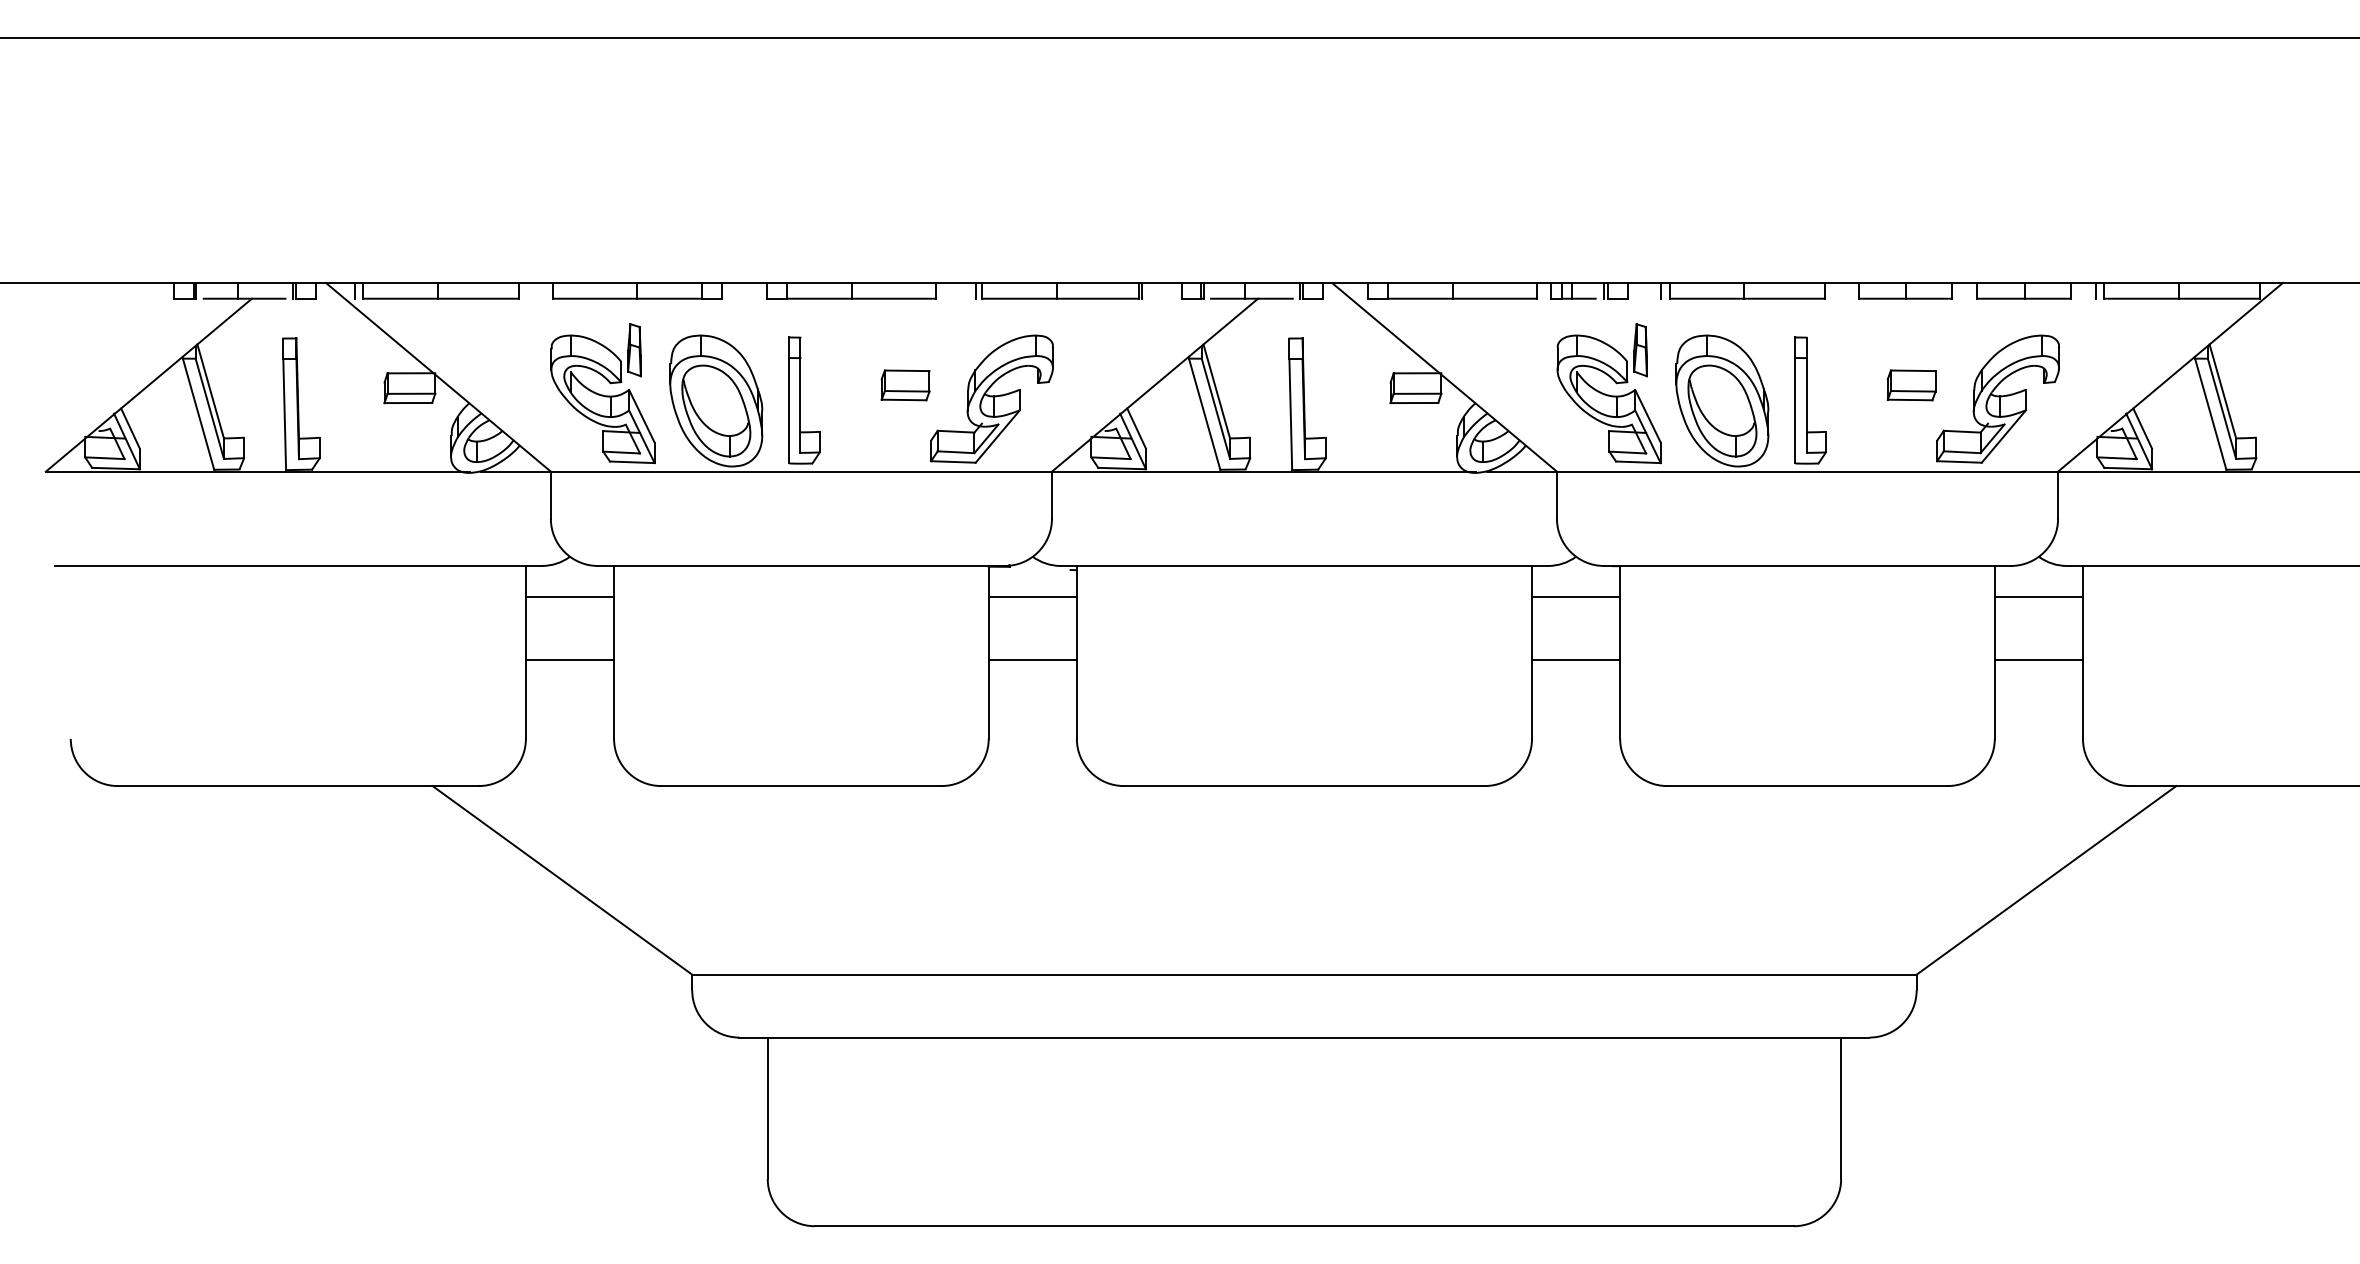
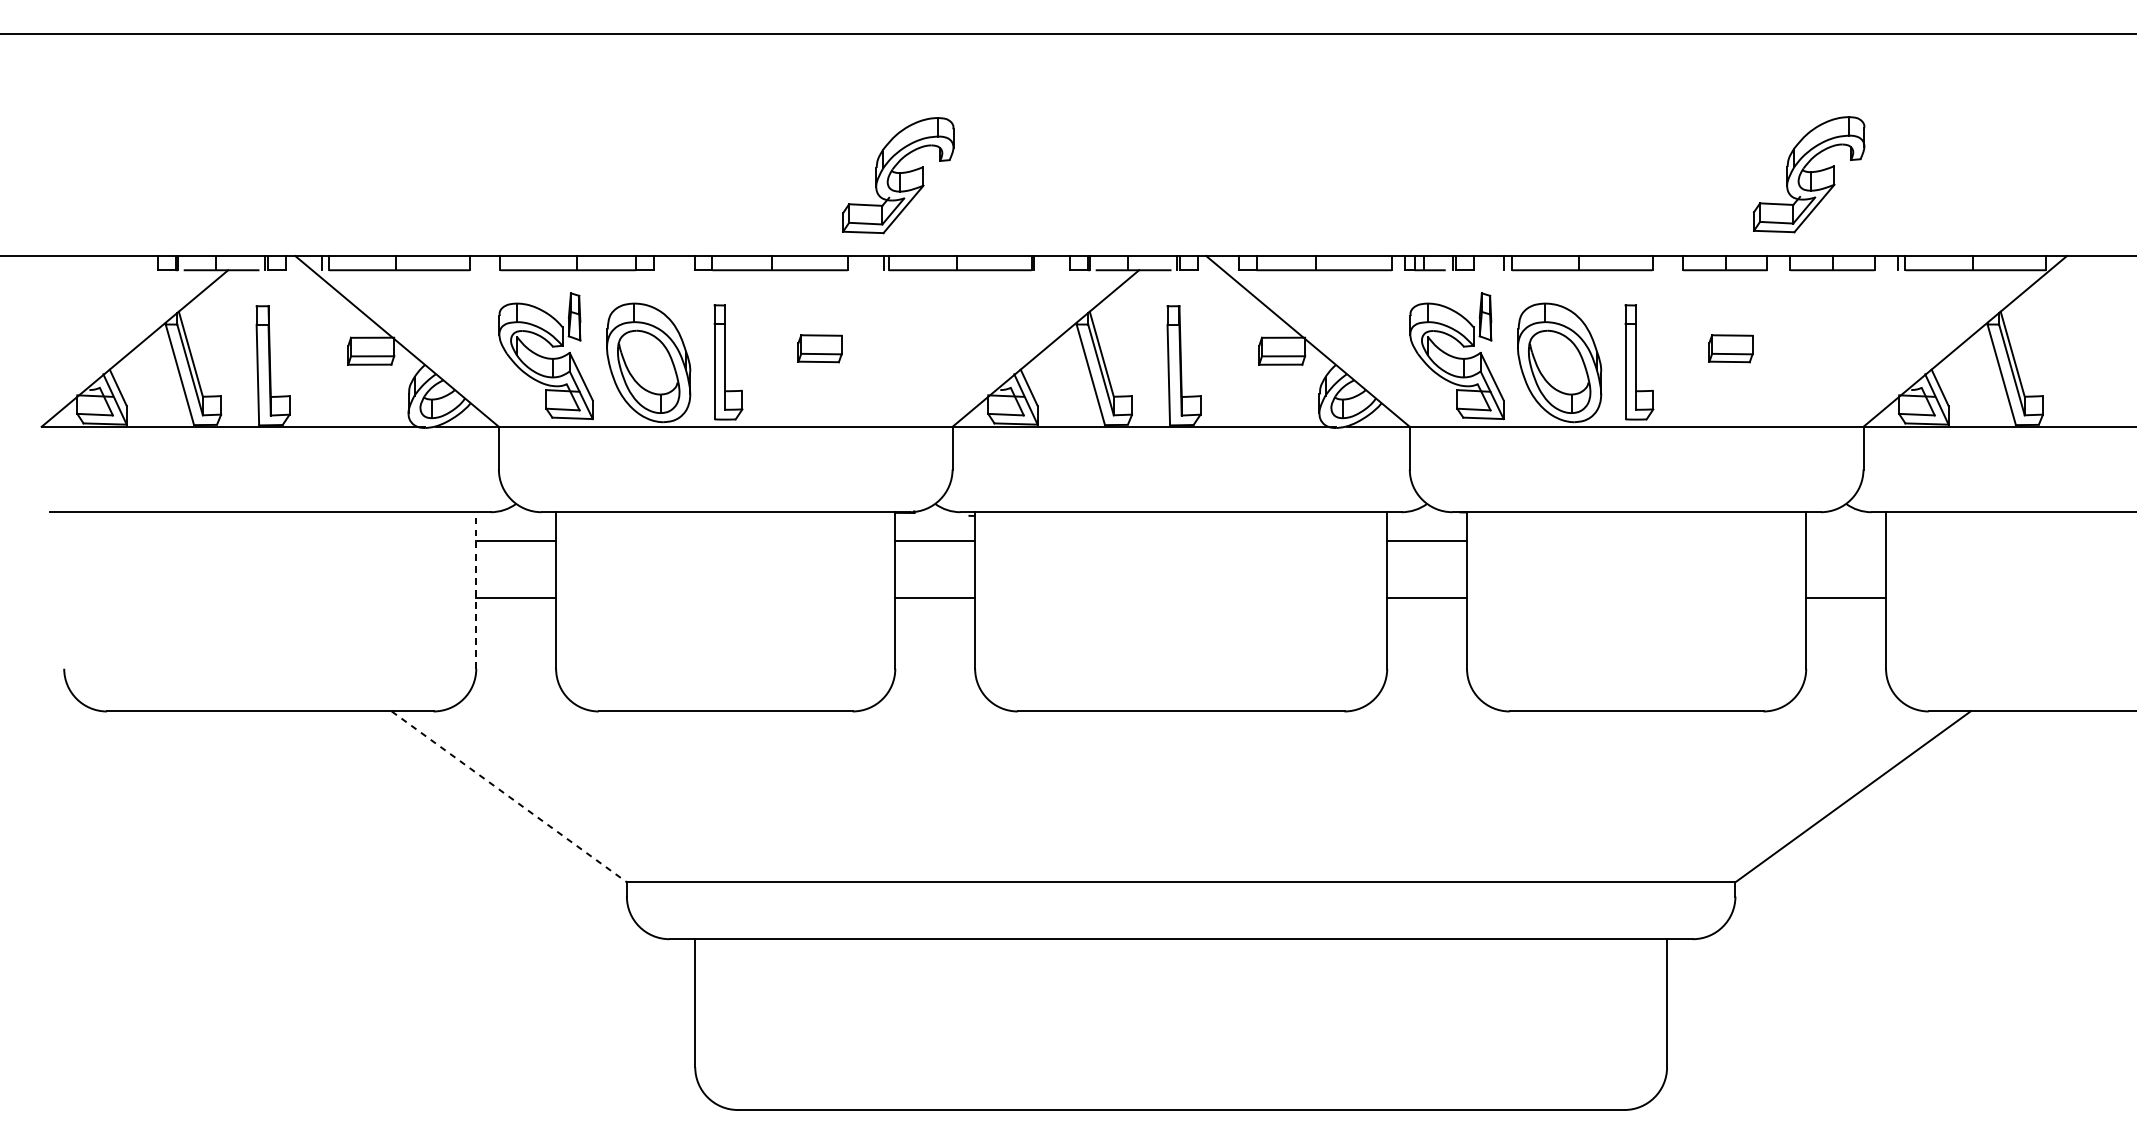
part: (991, 398) -> (897, 174), moved
part: (1997, 398) -> (1808, 174), moved
line: (2038, 597) -> (1845, 540), removed
line: (525, 651) -> (475, 589), solid -> dashed
line: (562, 880) -> (509, 796), solid -> dashed

